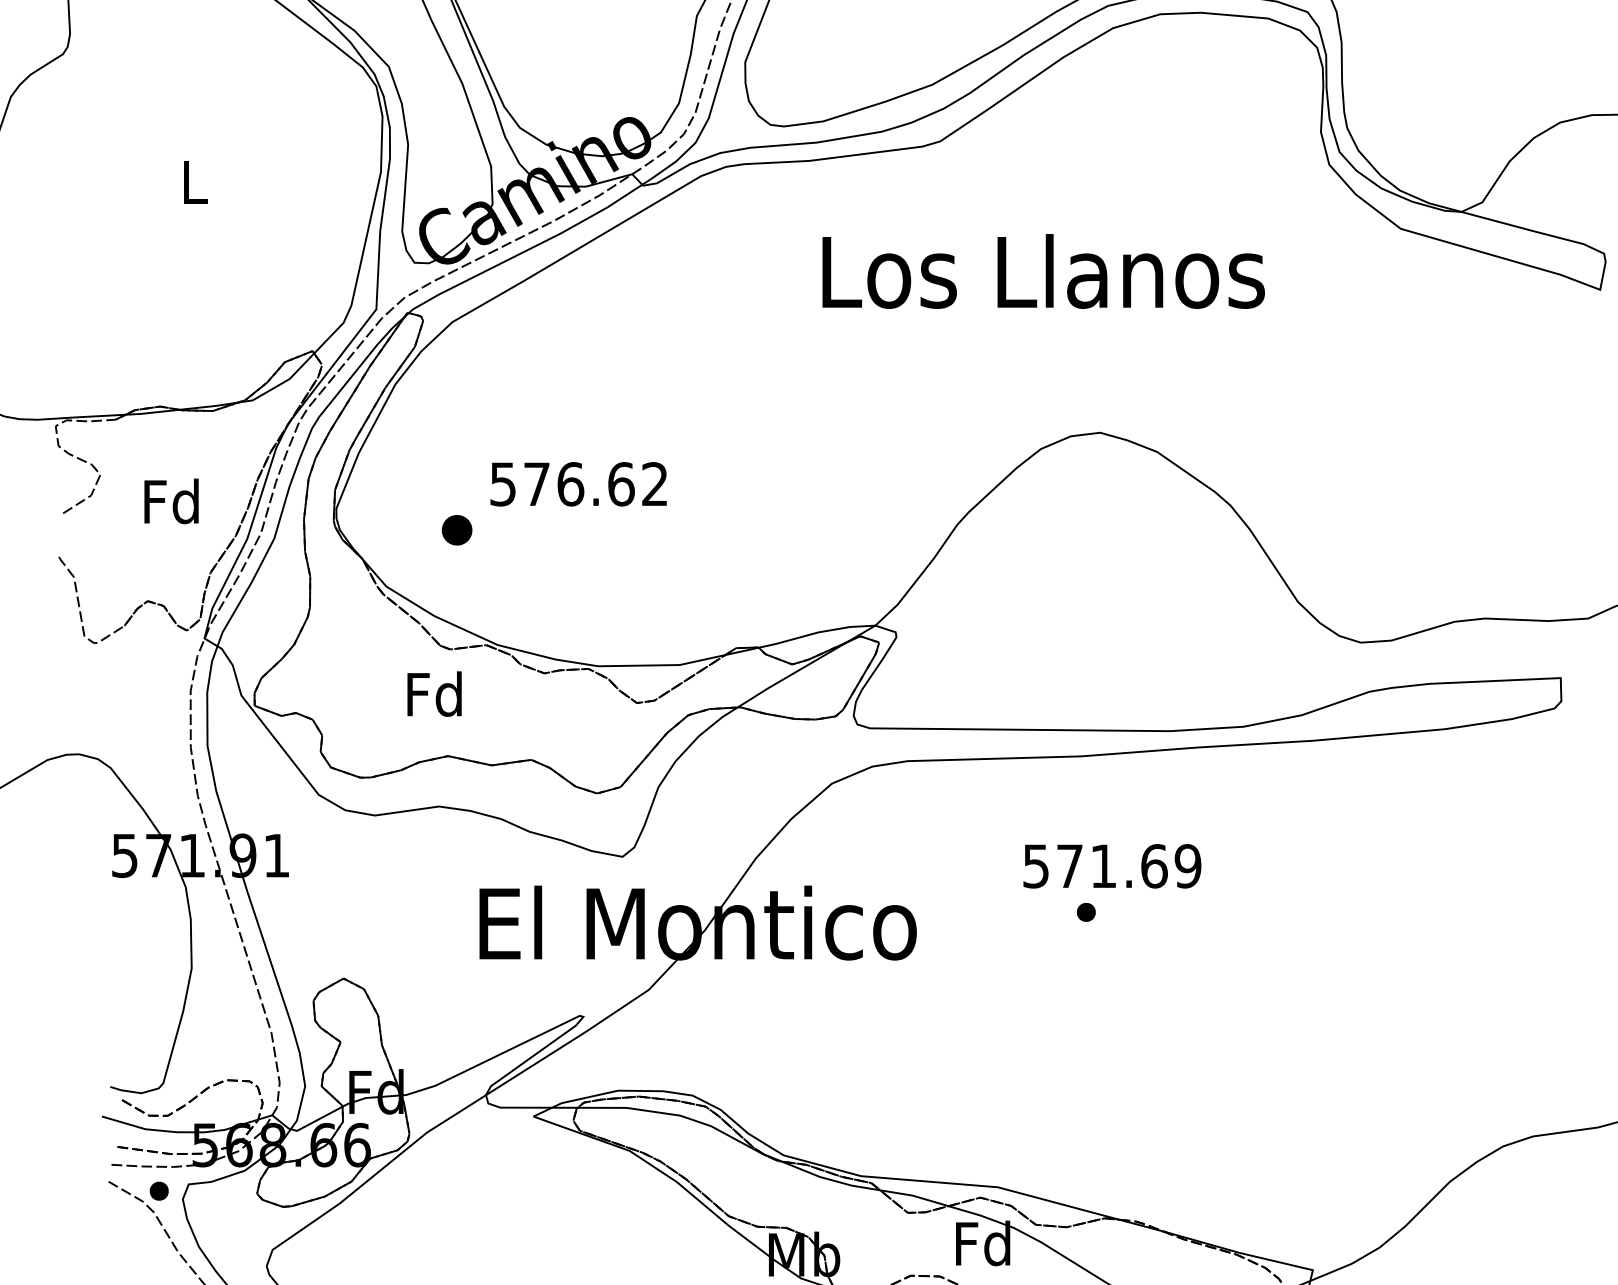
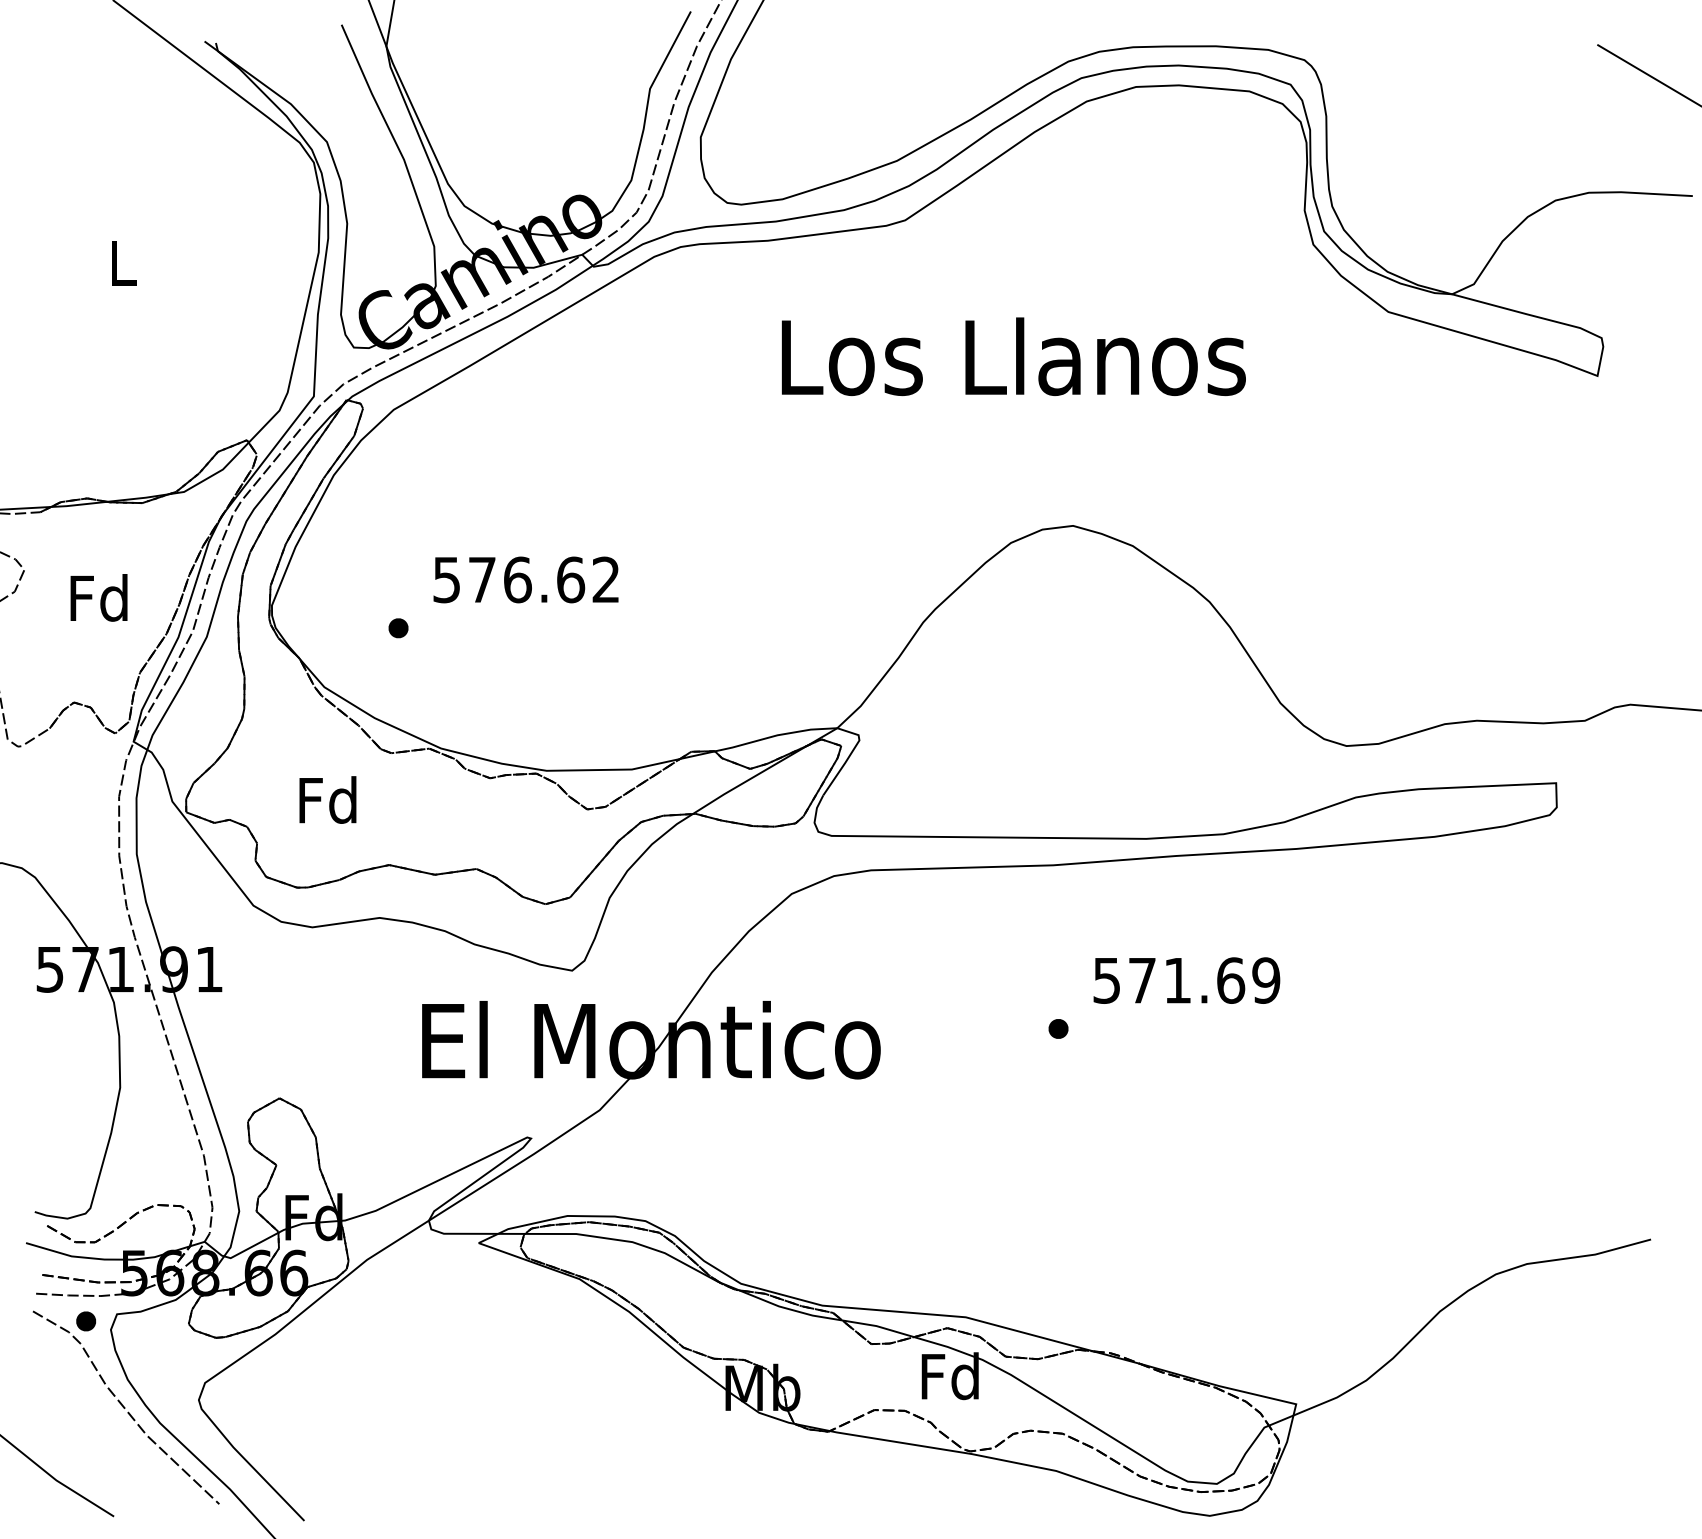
part: (457, 530) -> (398, 628), size x0.62
text: (434, 693) -> (327, 799), moved
text: (1112, 866) -> (1186, 980), moved

